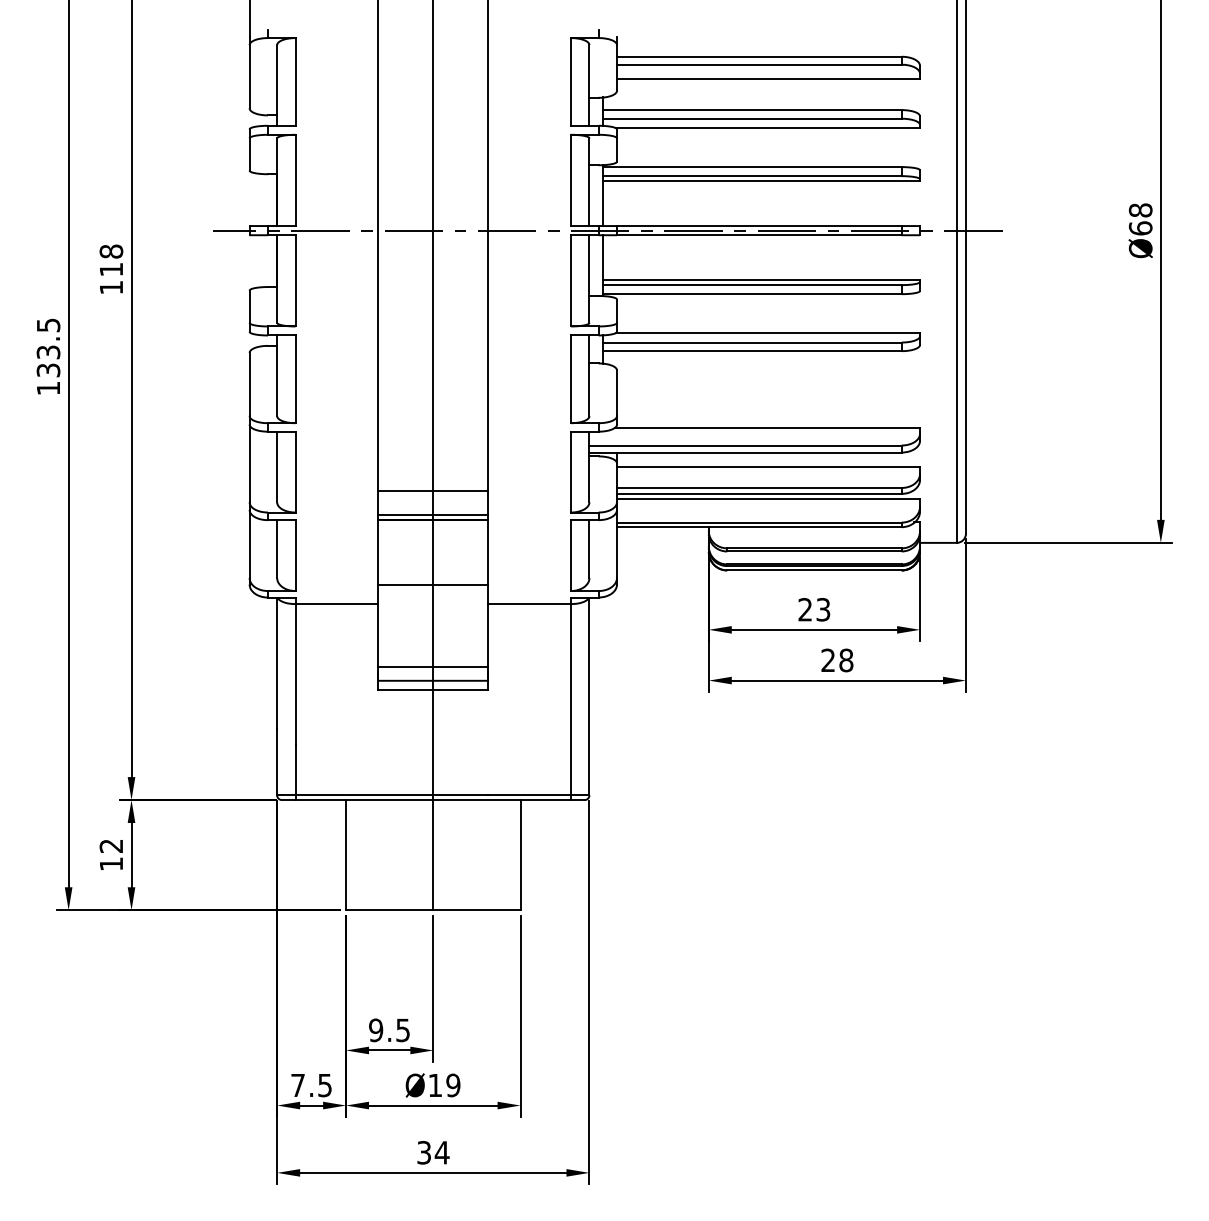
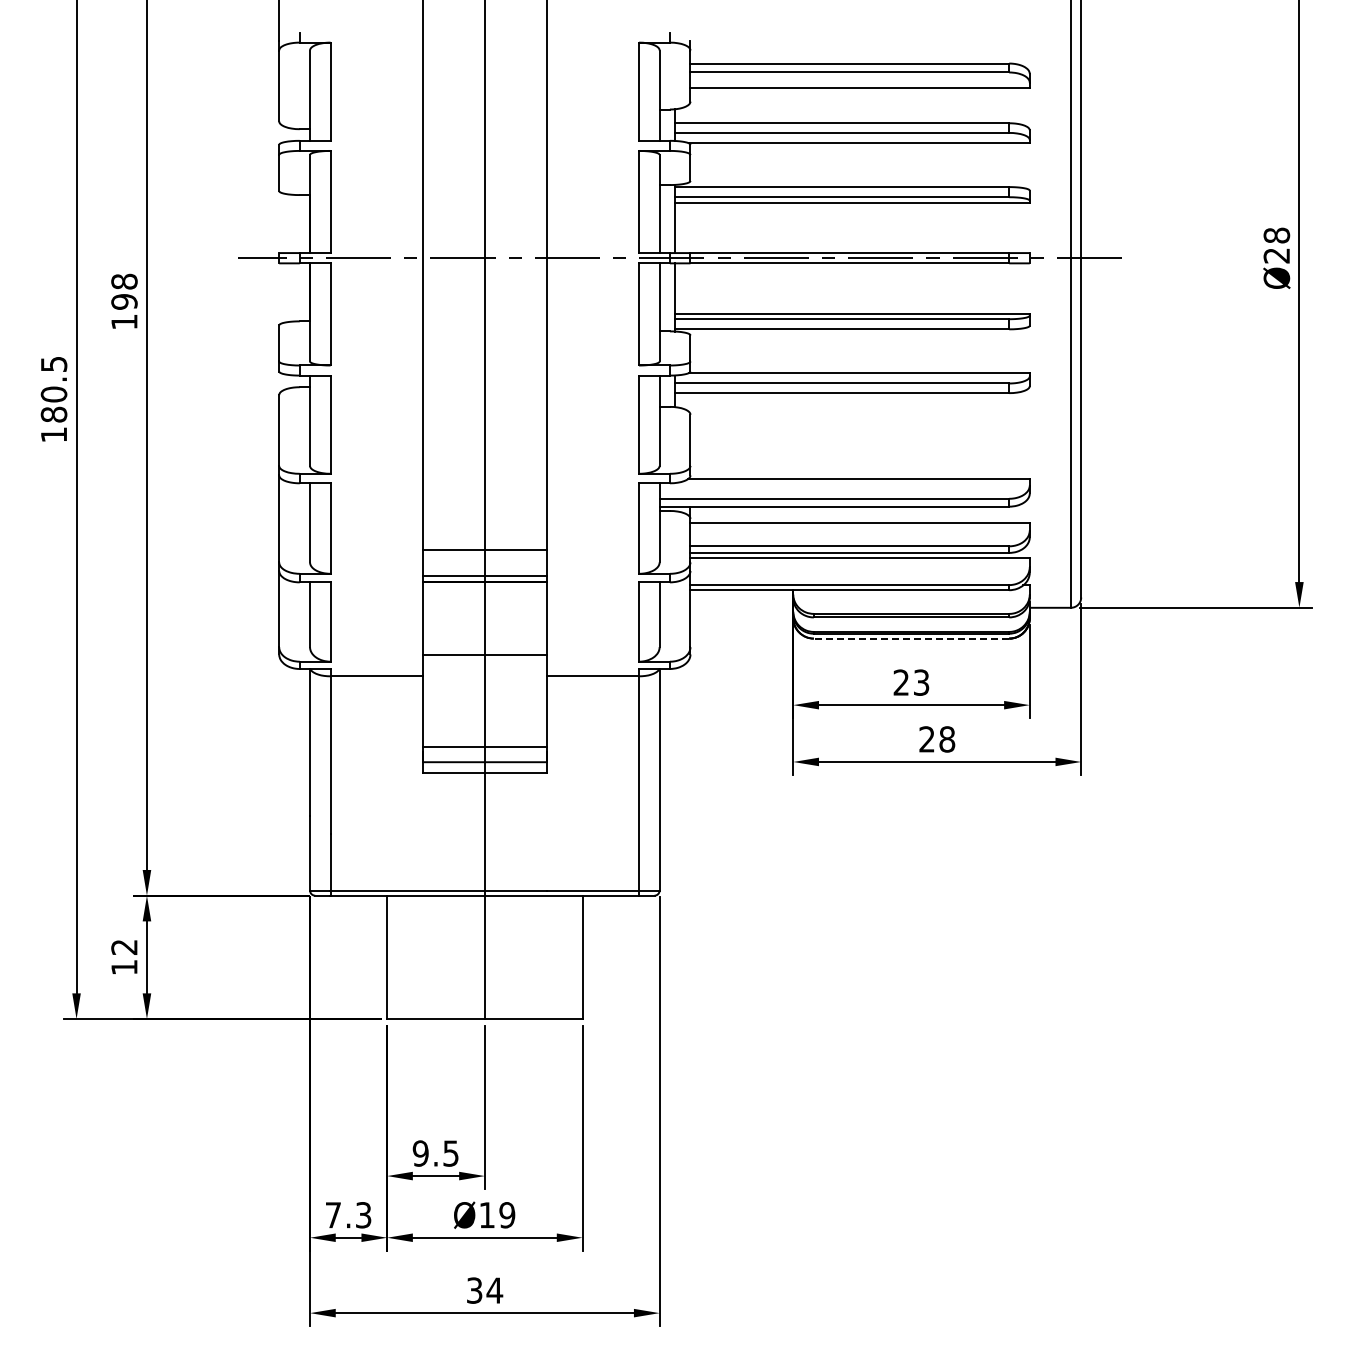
text: (1140, 228) -> (1276, 255), Ø68 -> Ø28
text: (111, 269) -> (124, 301), 118 -> 198
text: (48, 361) -> (53, 404), 133.5 -> 180.5
line: (814, 570) -> (911, 638), solid -> dashed
text: (324, 1084) -> (363, 1214), 7.5 -> 7.3

